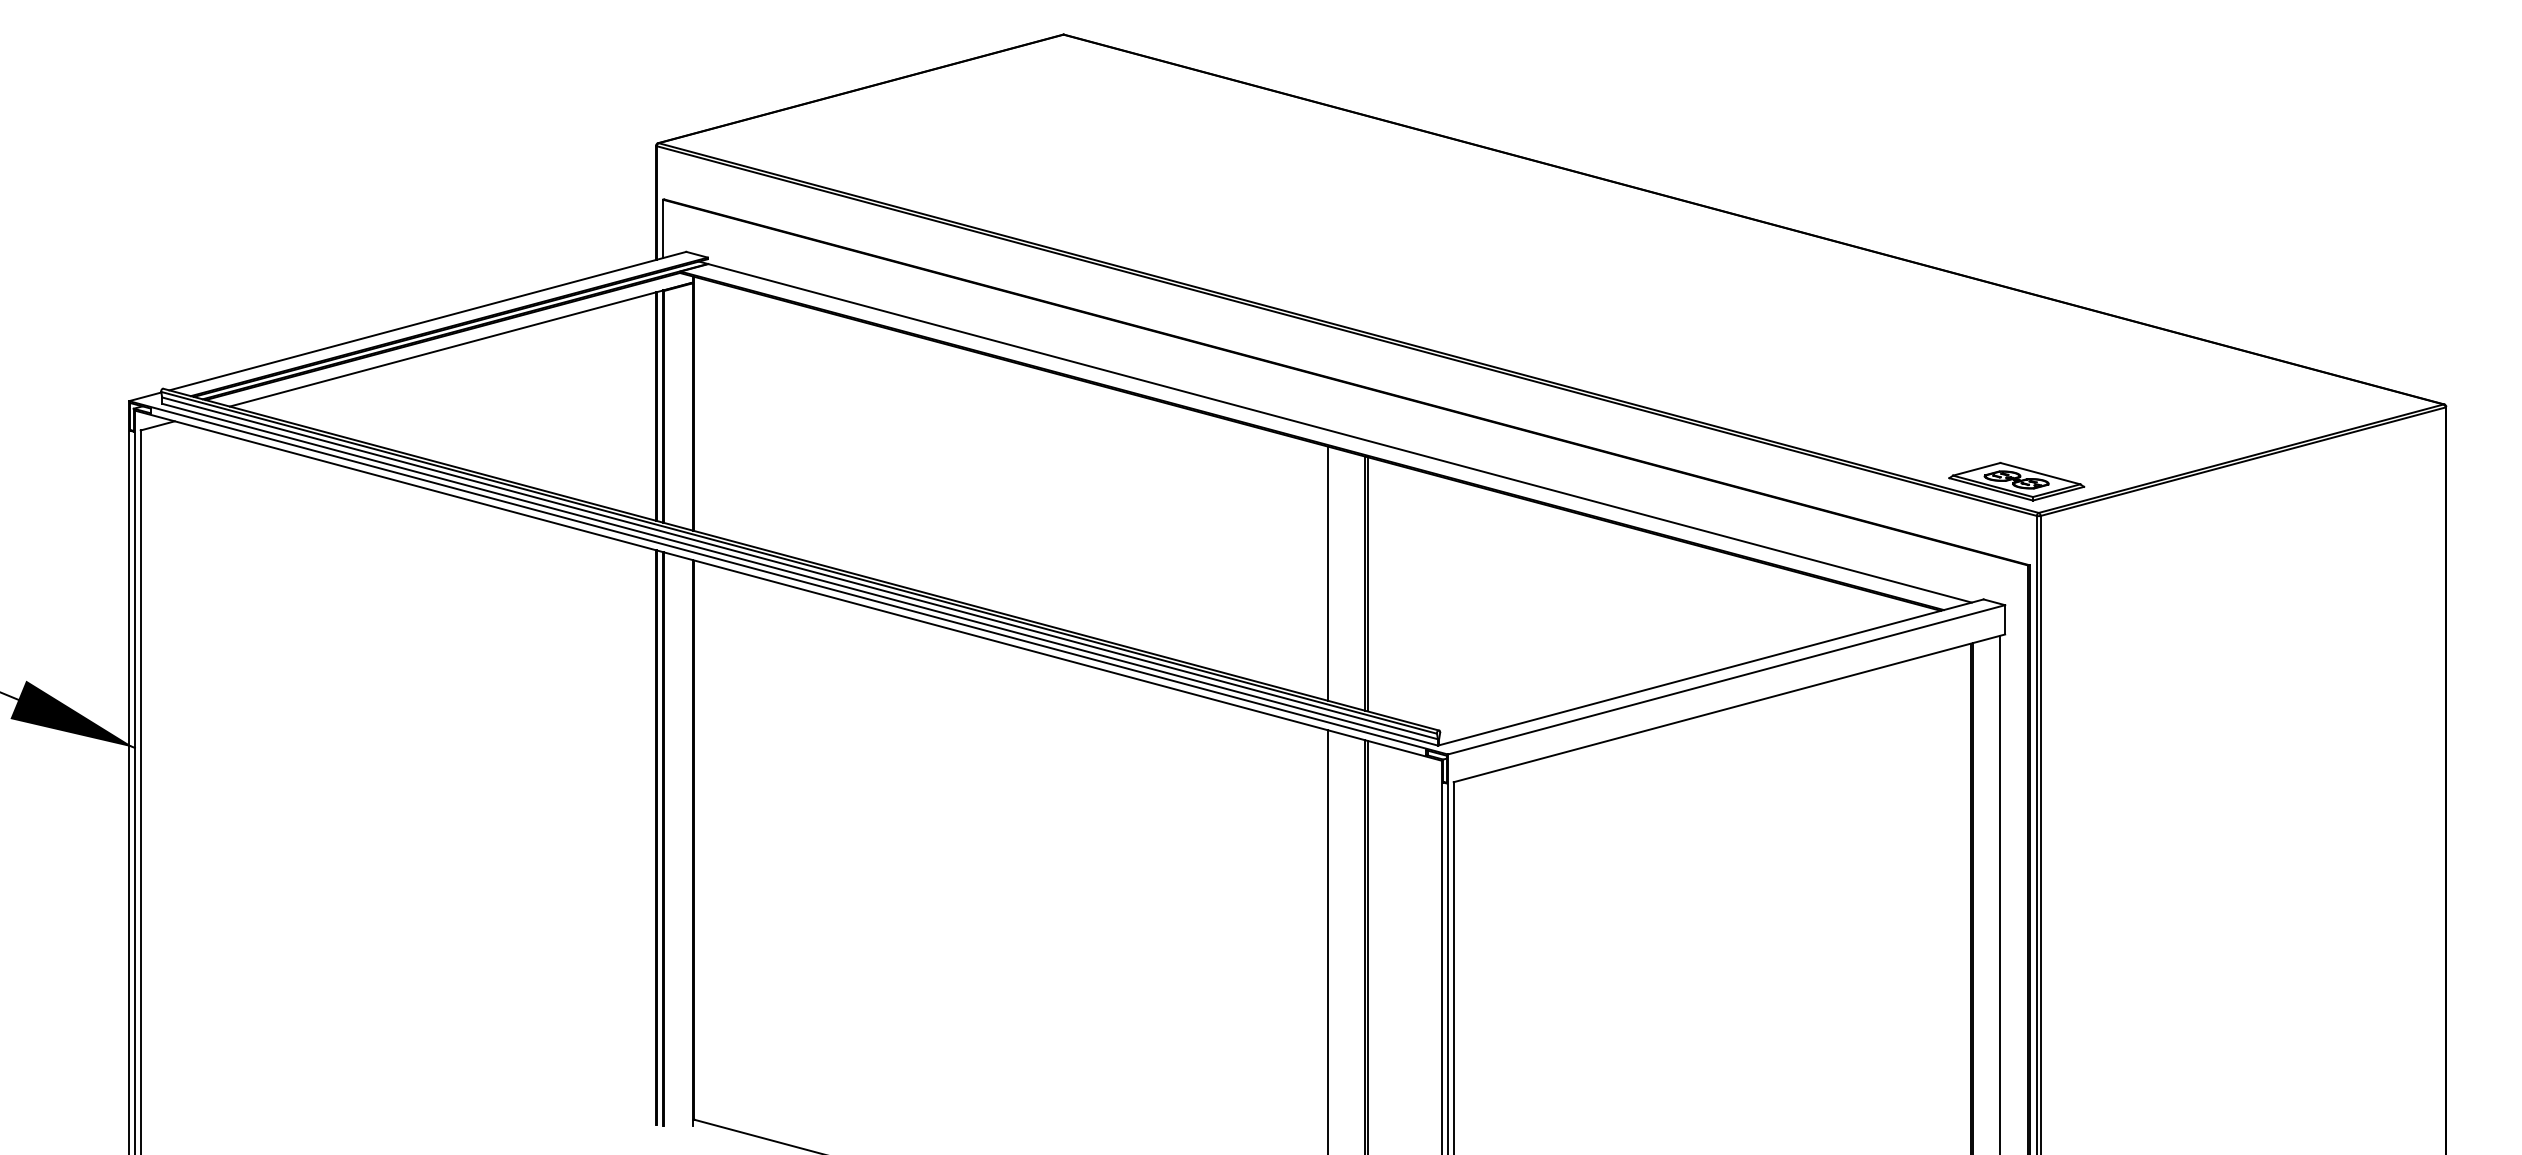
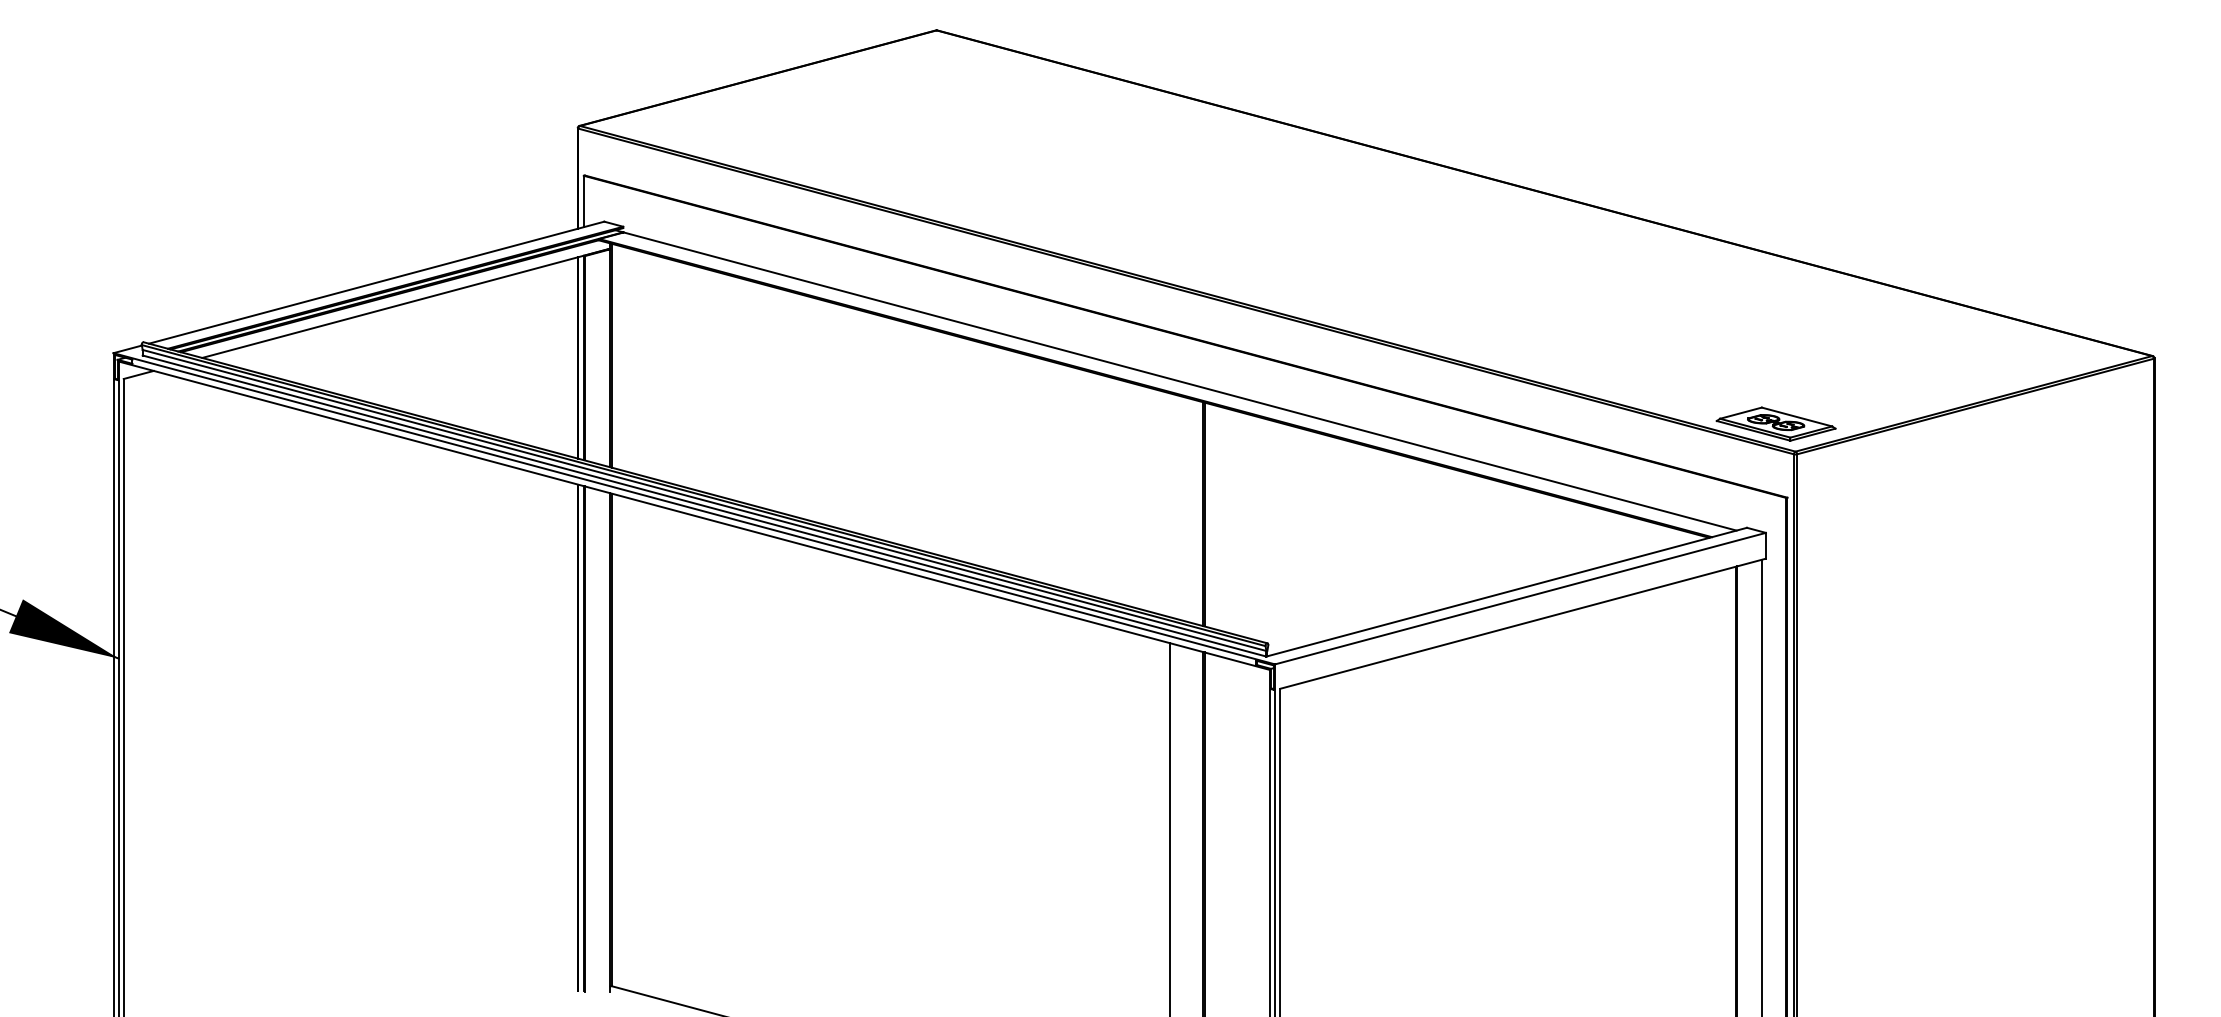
line: (1328, 573) -> (1169, 504), removed

